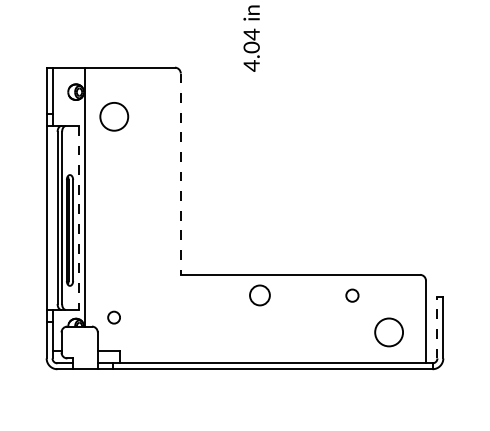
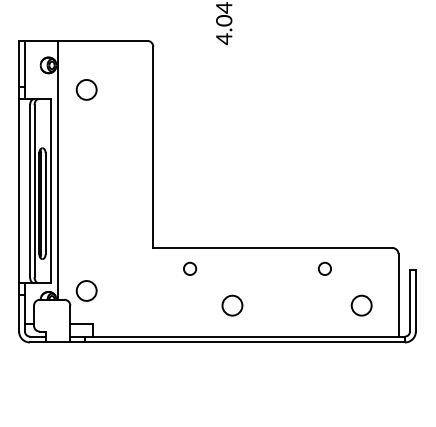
circle: (113, 116) -> (86, 89), size x0.71
line: (180, 174) -> (153, 147), dashed -> solid
line: (78, 217) -> (51, 190), dashed -> solid
circle: (217, 295) -> (190, 268), added
circle: (259, 295) -> (232, 305), moved
circle: (113, 317) -> (86, 290), size x1.67
line: (437, 327) -> (410, 300), dashed -> solid
circle: (389, 332) -> (362, 305), size x0.71

